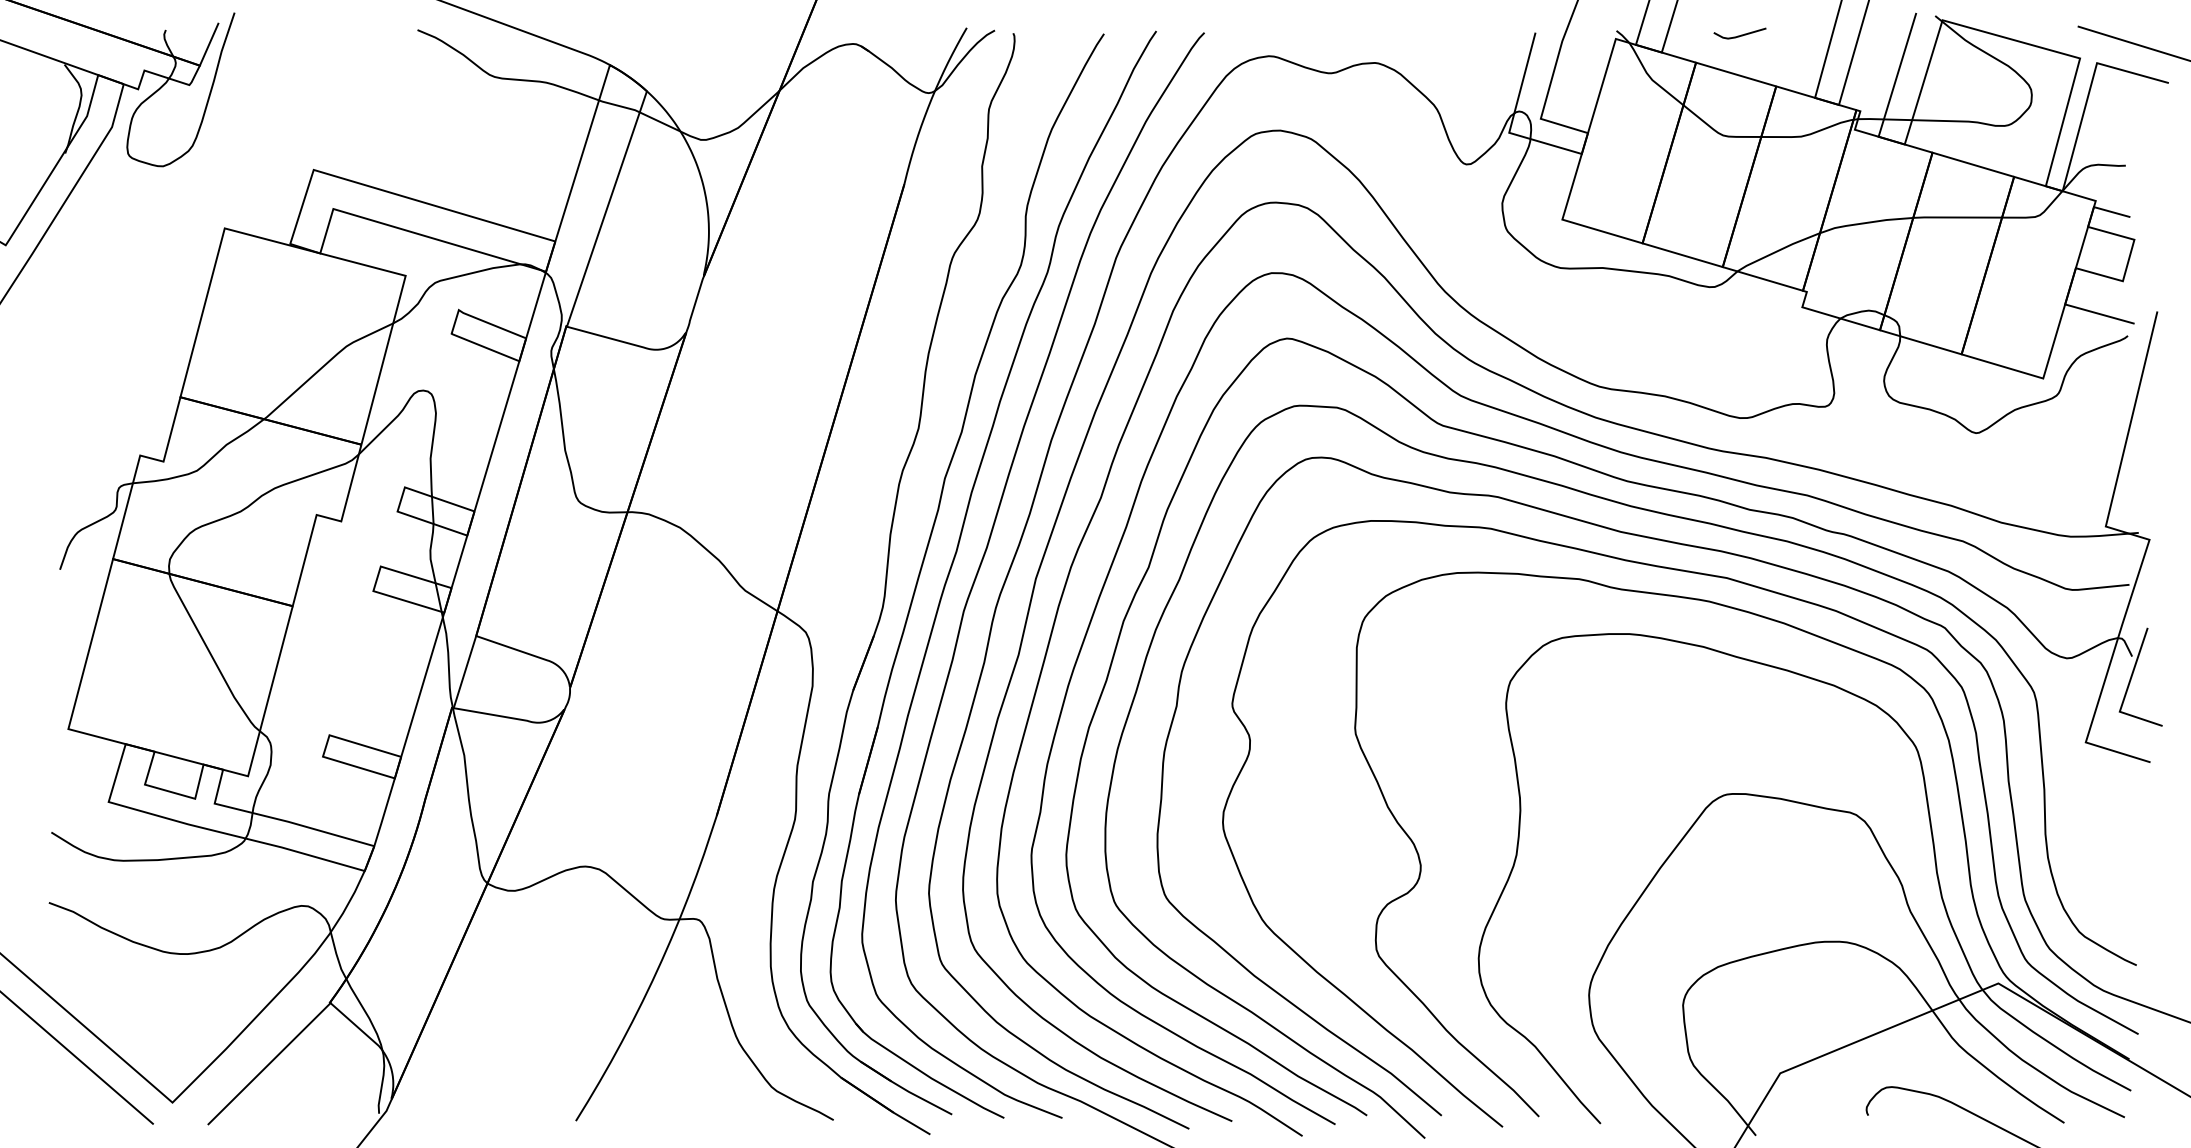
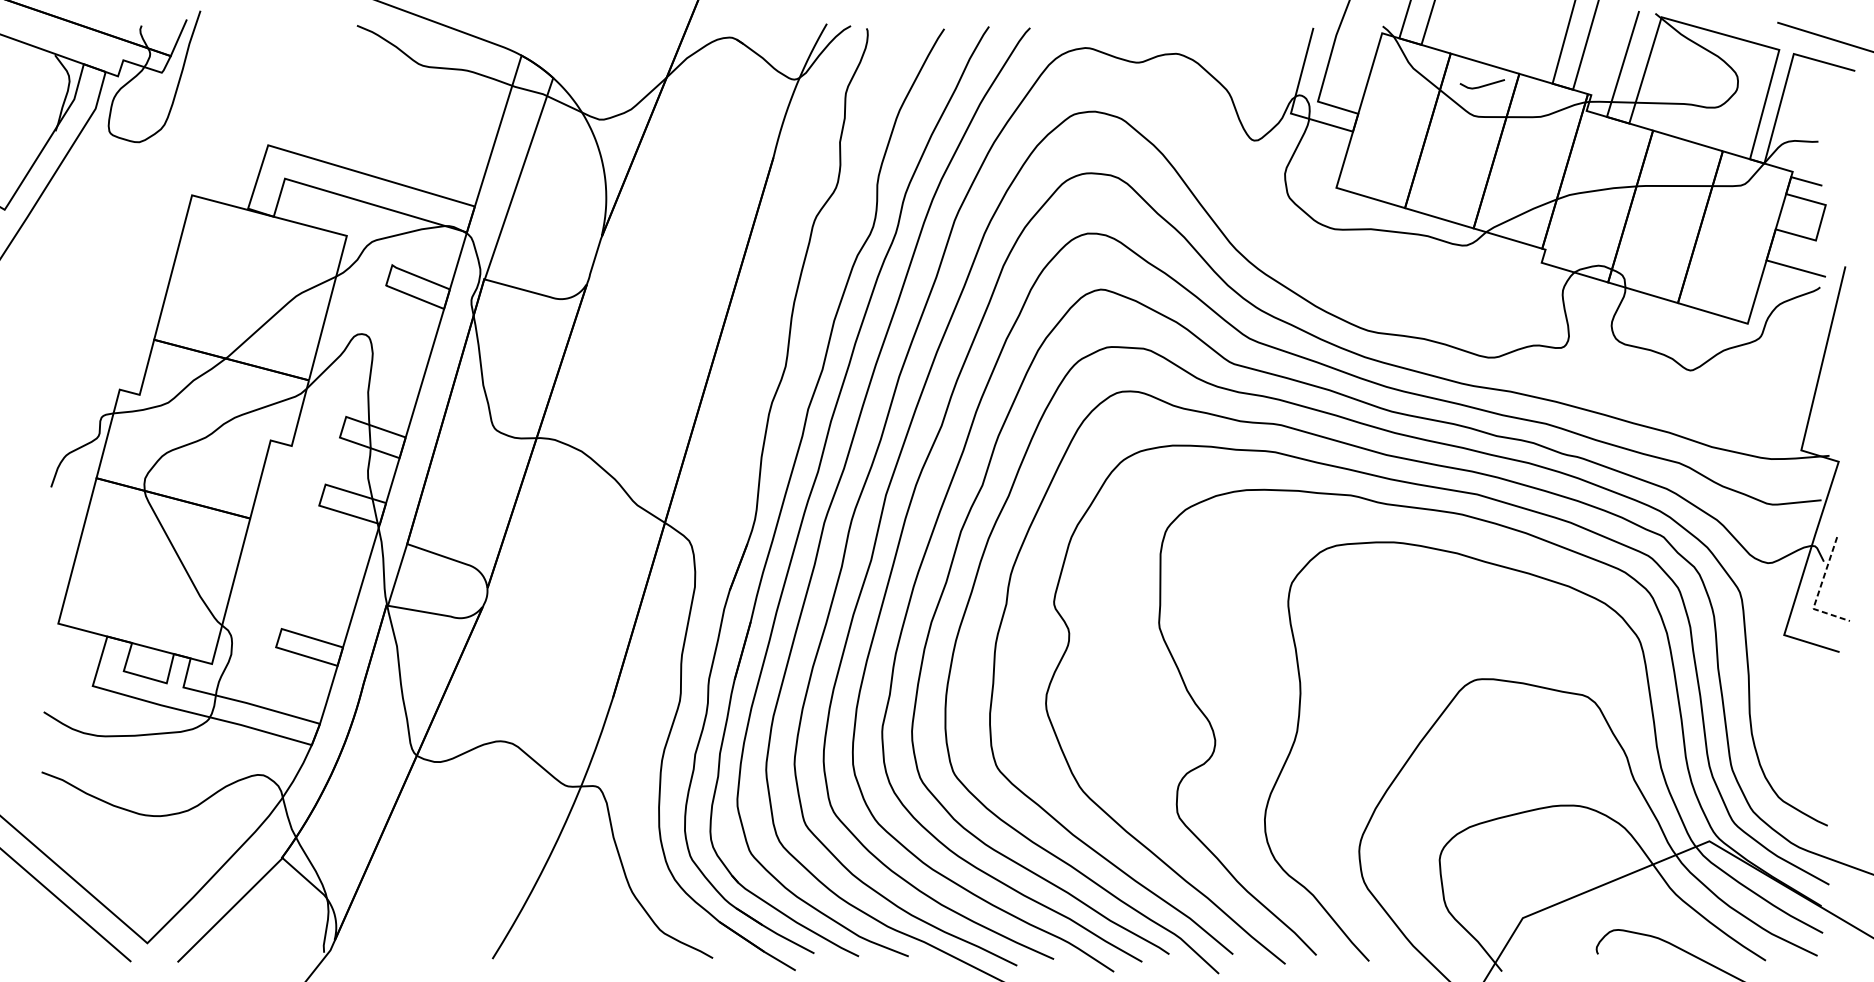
line: (1739, 35) -> (1481, 85), moved
line: (2126, 691) -> (1819, 591), solid -> dashed

